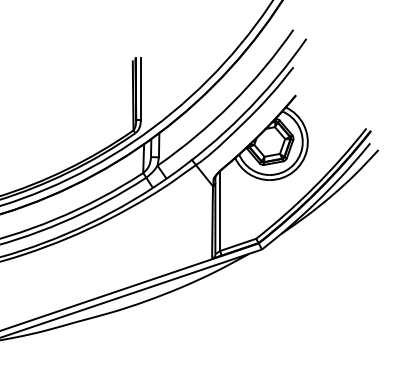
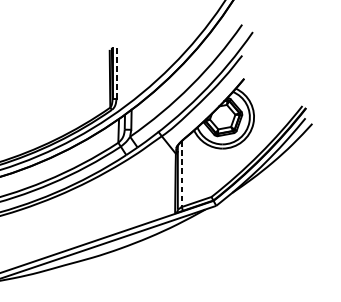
line: (141, 88) -> (116, 73), solid -> dashed
line: (220, 211) -> (182, 174), solid -> dashed

